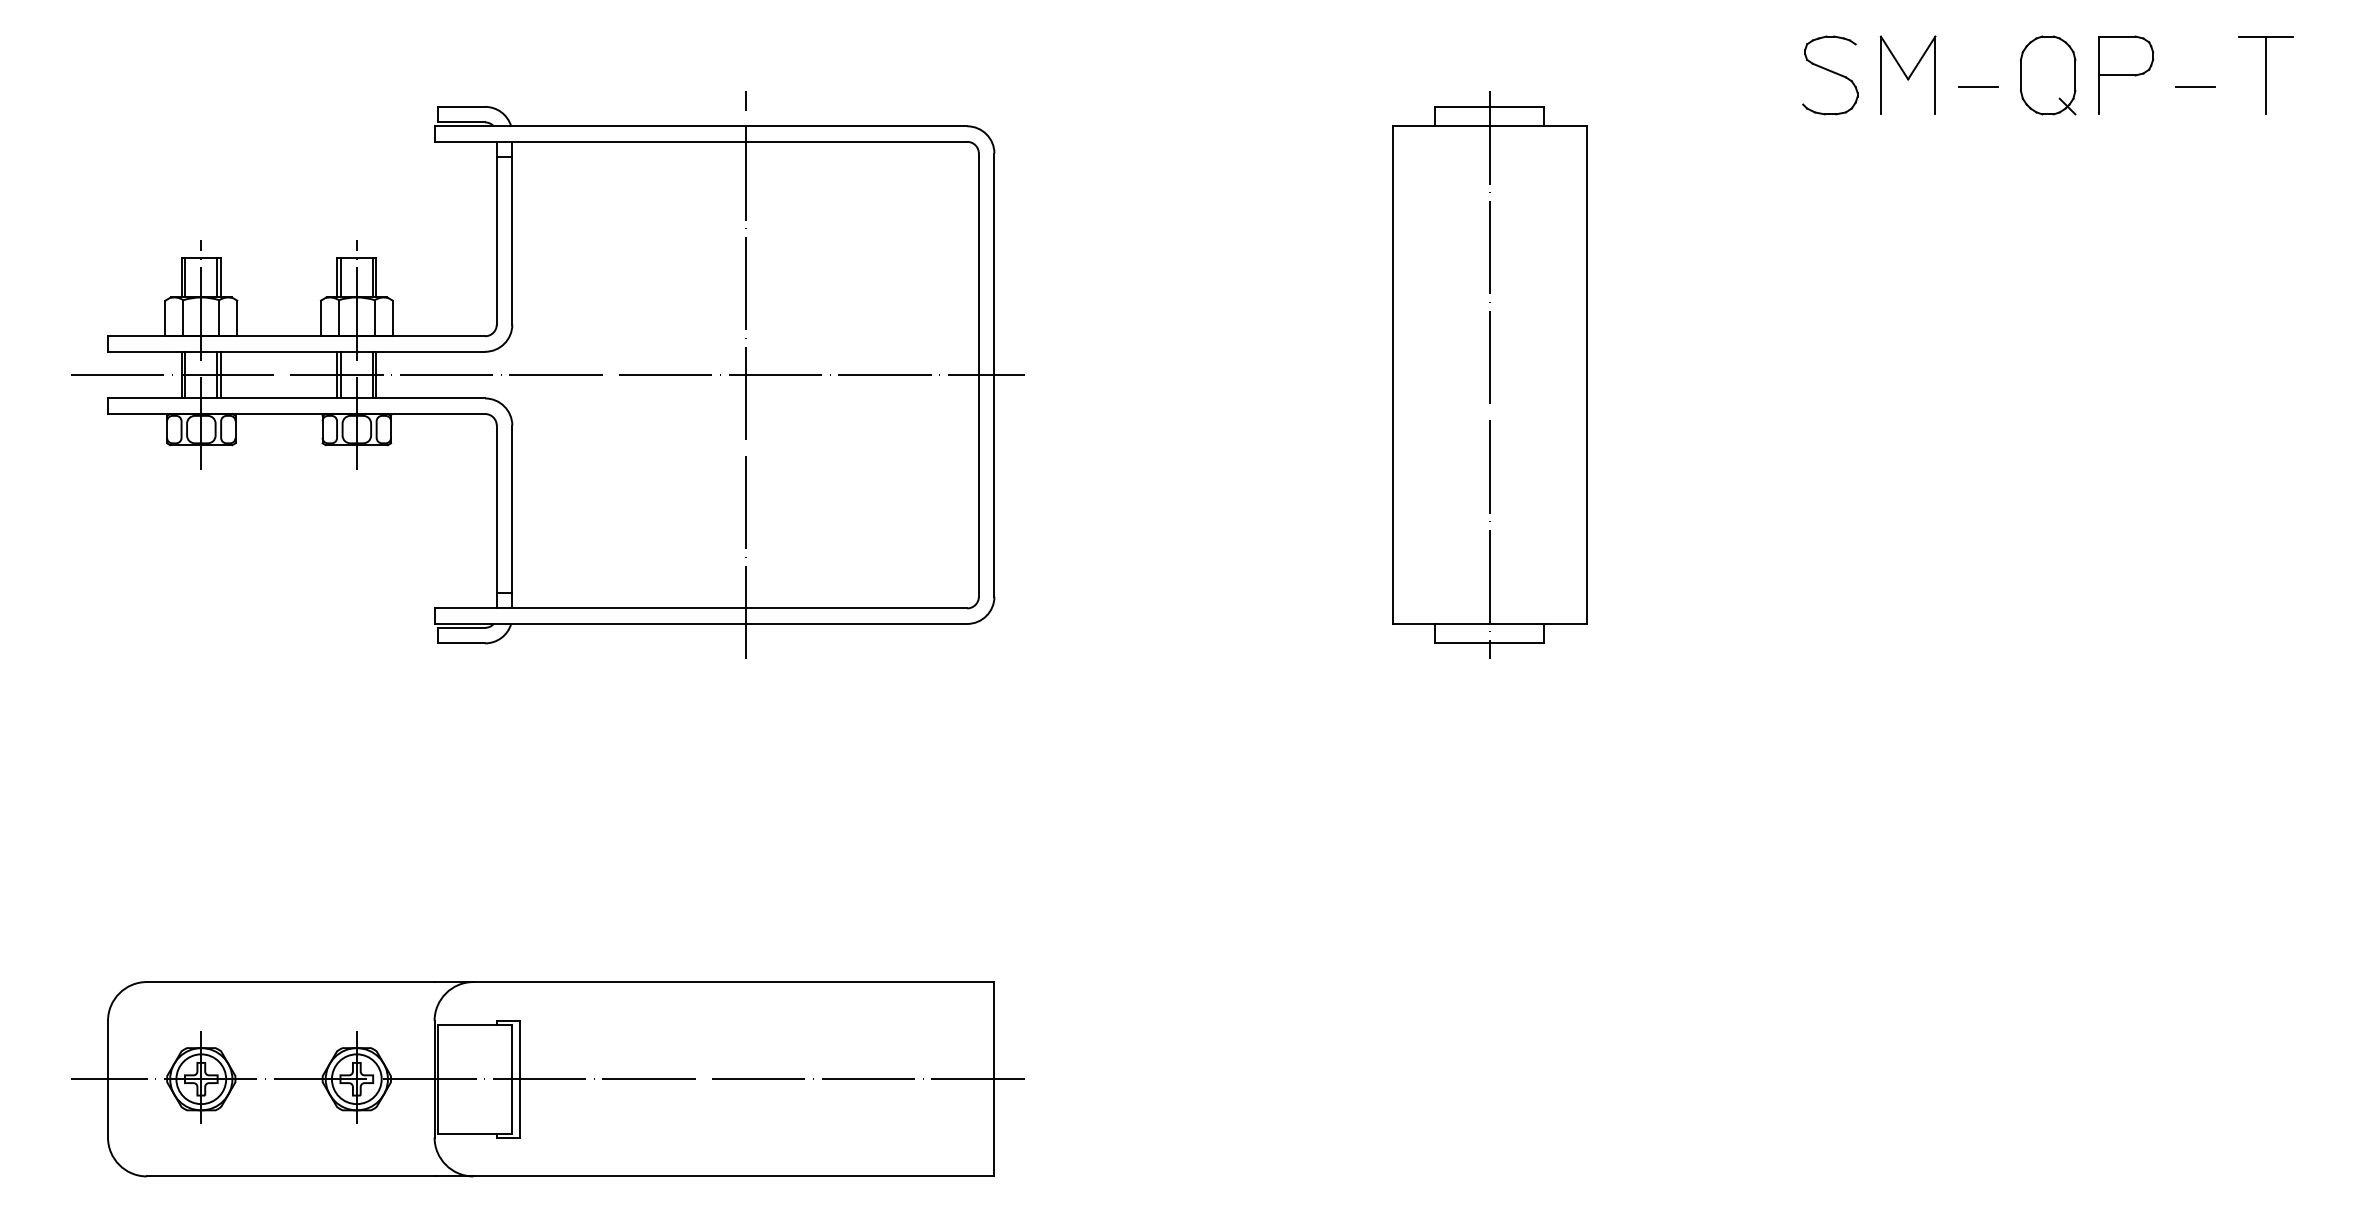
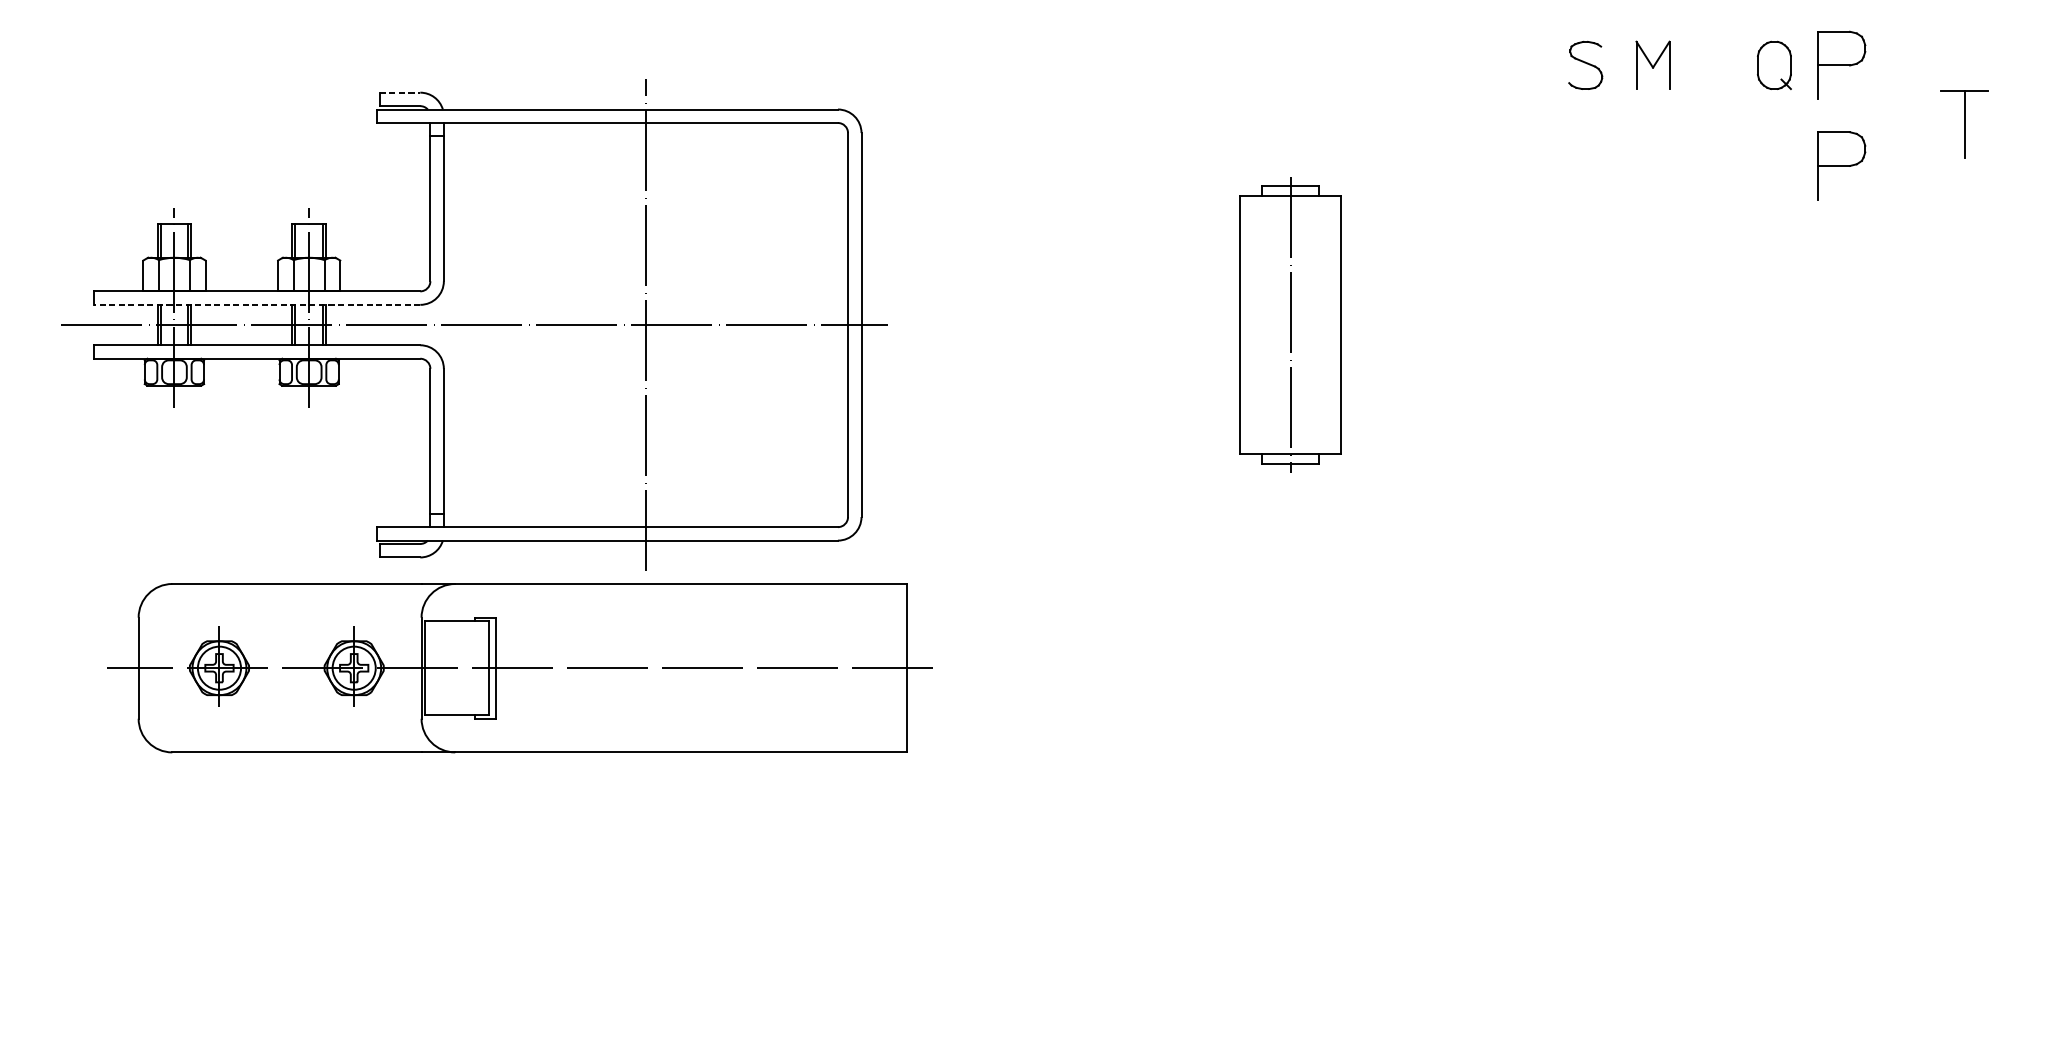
part: (1907, 74) -> (1652, 64), size x0.7
part: (1830, 75) -> (1585, 65), size x0.7
part: (2048, 75) -> (1774, 65), size x0.7
part: (2265, 75) -> (1964, 124), moved
line: (1977, 87) -> (1713, 75), removed
line: (2195, 87) -> (1901, 75), removed
line: (462, 106) -> (400, 92), solid -> dashed
part: (2126, 190) -> (1842, 165), added
line: (296, 351) -> (256, 304), solid -> dashed
part: (1489, 374) -> (1290, 324), size x0.6
part: (547, 1079) -> (519, 668), moved

